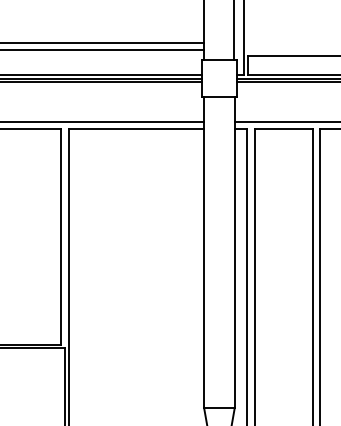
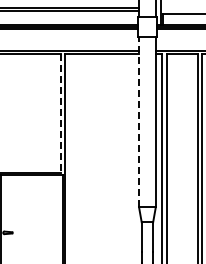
line: (60, 238) -> (60, 114), solid -> dashed
line: (204, 253) -> (139, 122), solid -> dashed

